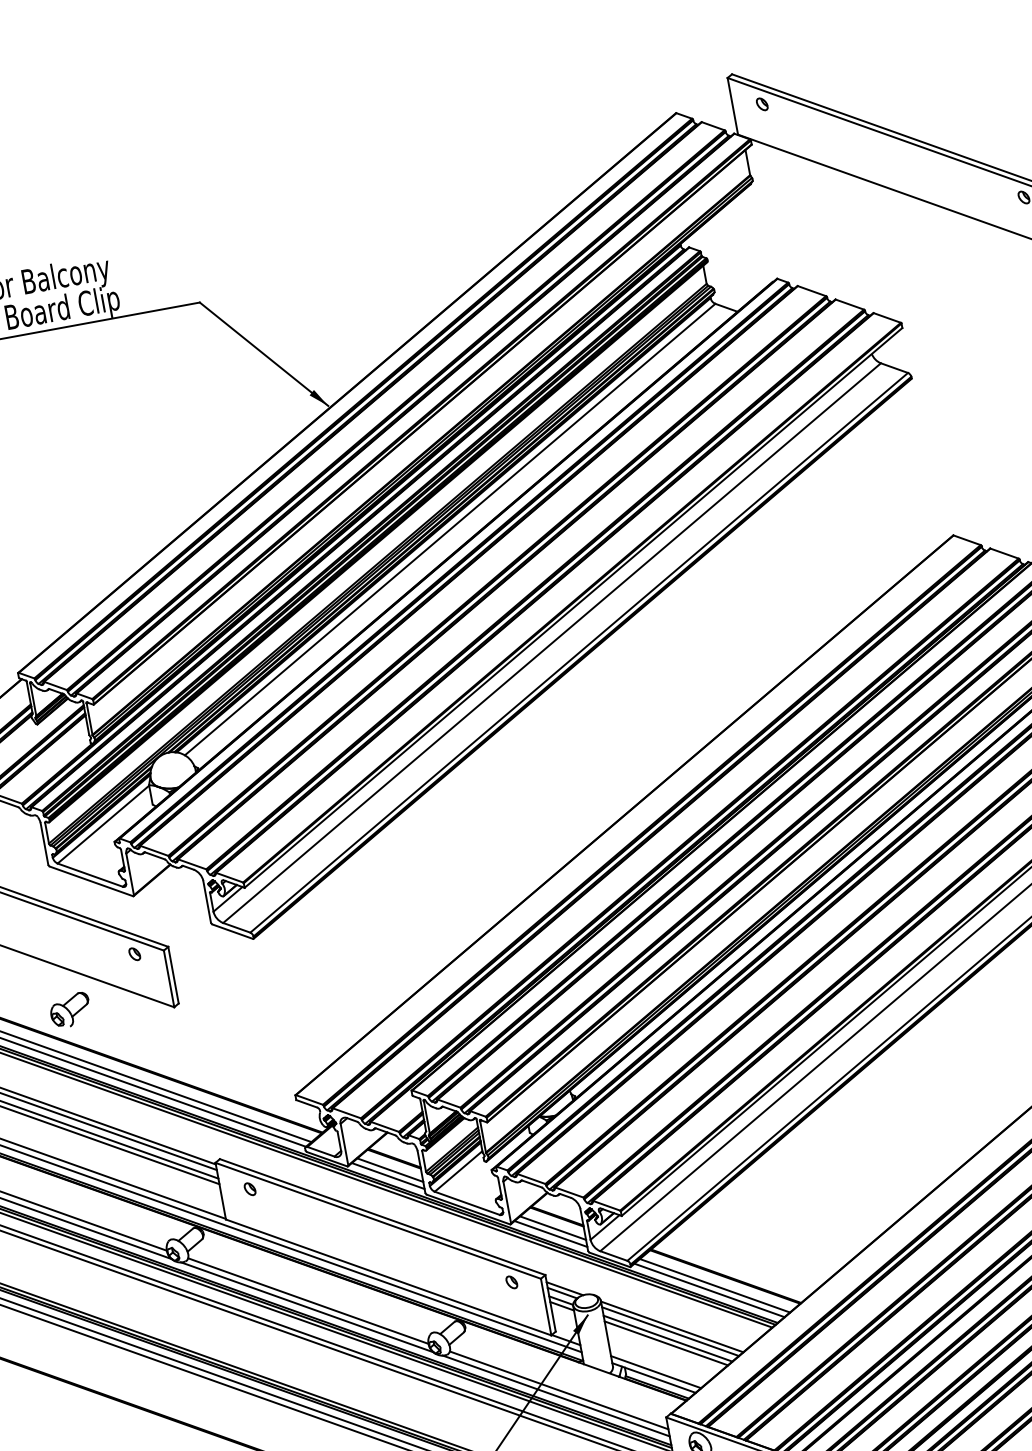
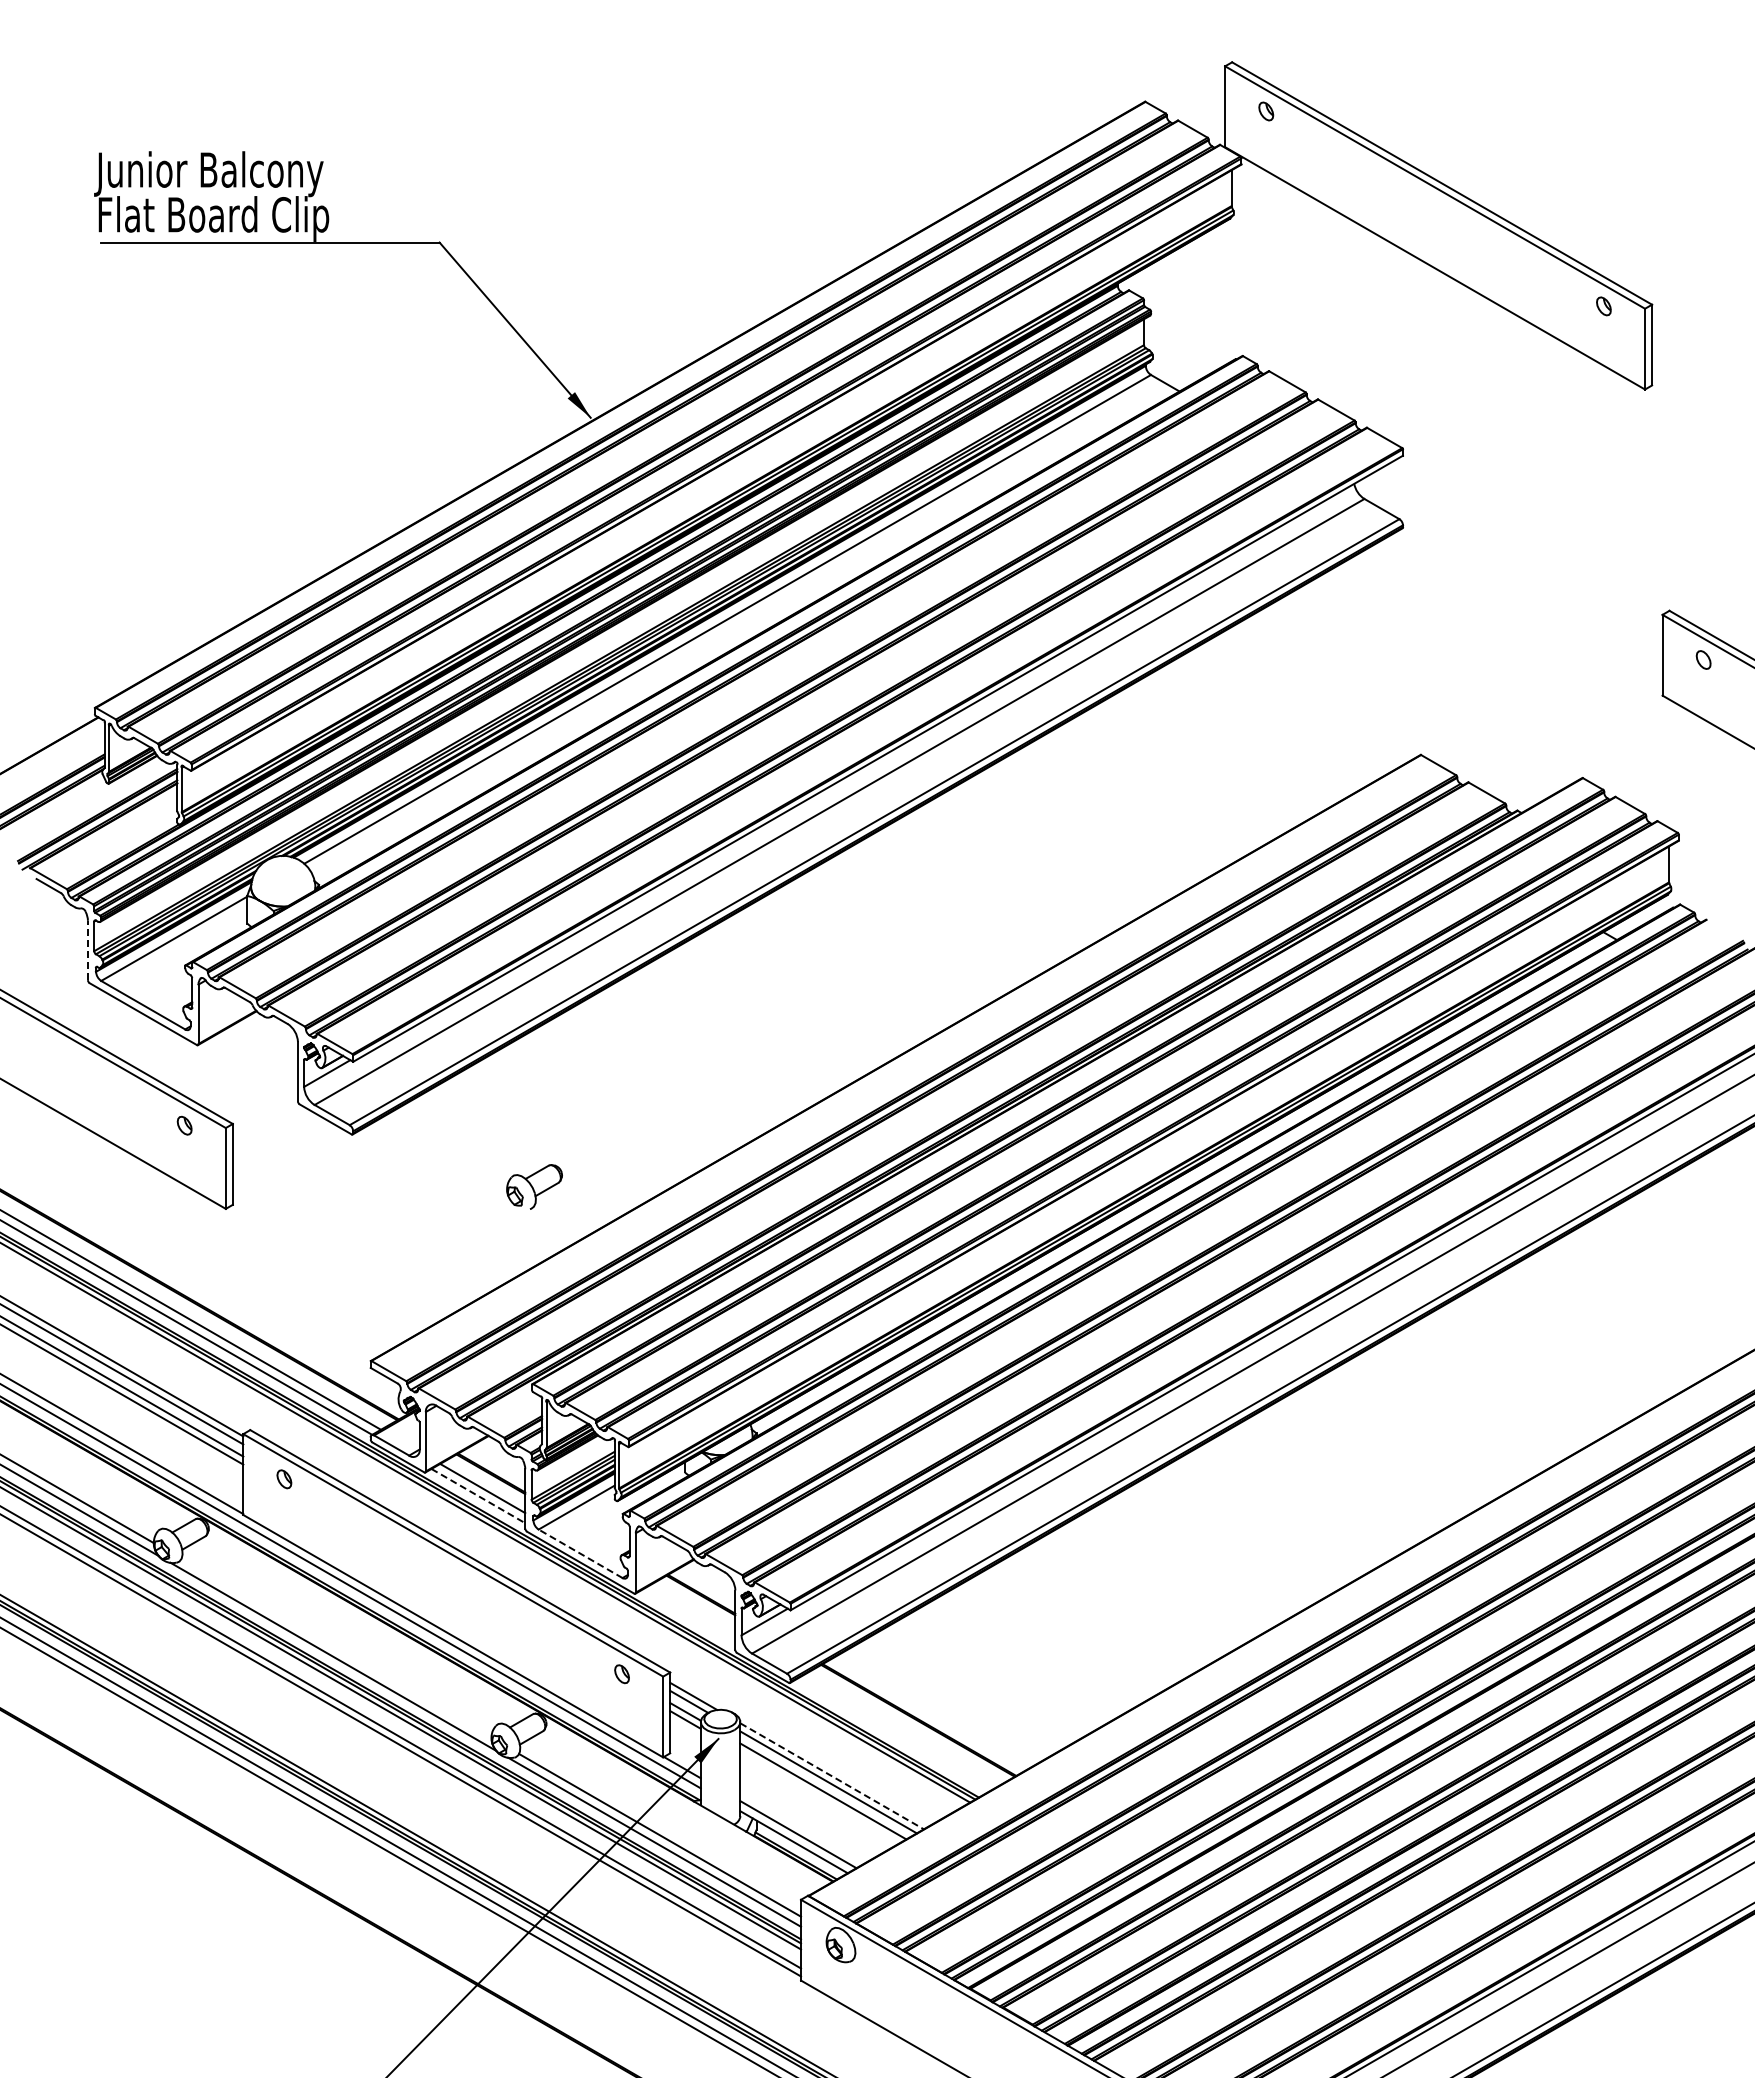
line: (44, 843) -> (87, 950), solid -> dashed
part: (70, 1010) -> (534, 1186), moved
line: (388, 1176) -> (478, 1496), solid -> dashed
line: (467, 1203) -> (580, 1553), solid -> dashed
line: (552, 1227) -> (692, 1609), removed
line: (551, 1234) -> (688, 1617), removed
line: (714, 1285) -> (901, 1730), removed
line: (709, 1290) -> (892, 1735), removed
line: (308, 1301) -> (336, 1648), removed
line: (672, 1327) -> (832, 1776), solid -> dashed
line: (666, 1343) -> (819, 1797), removed

